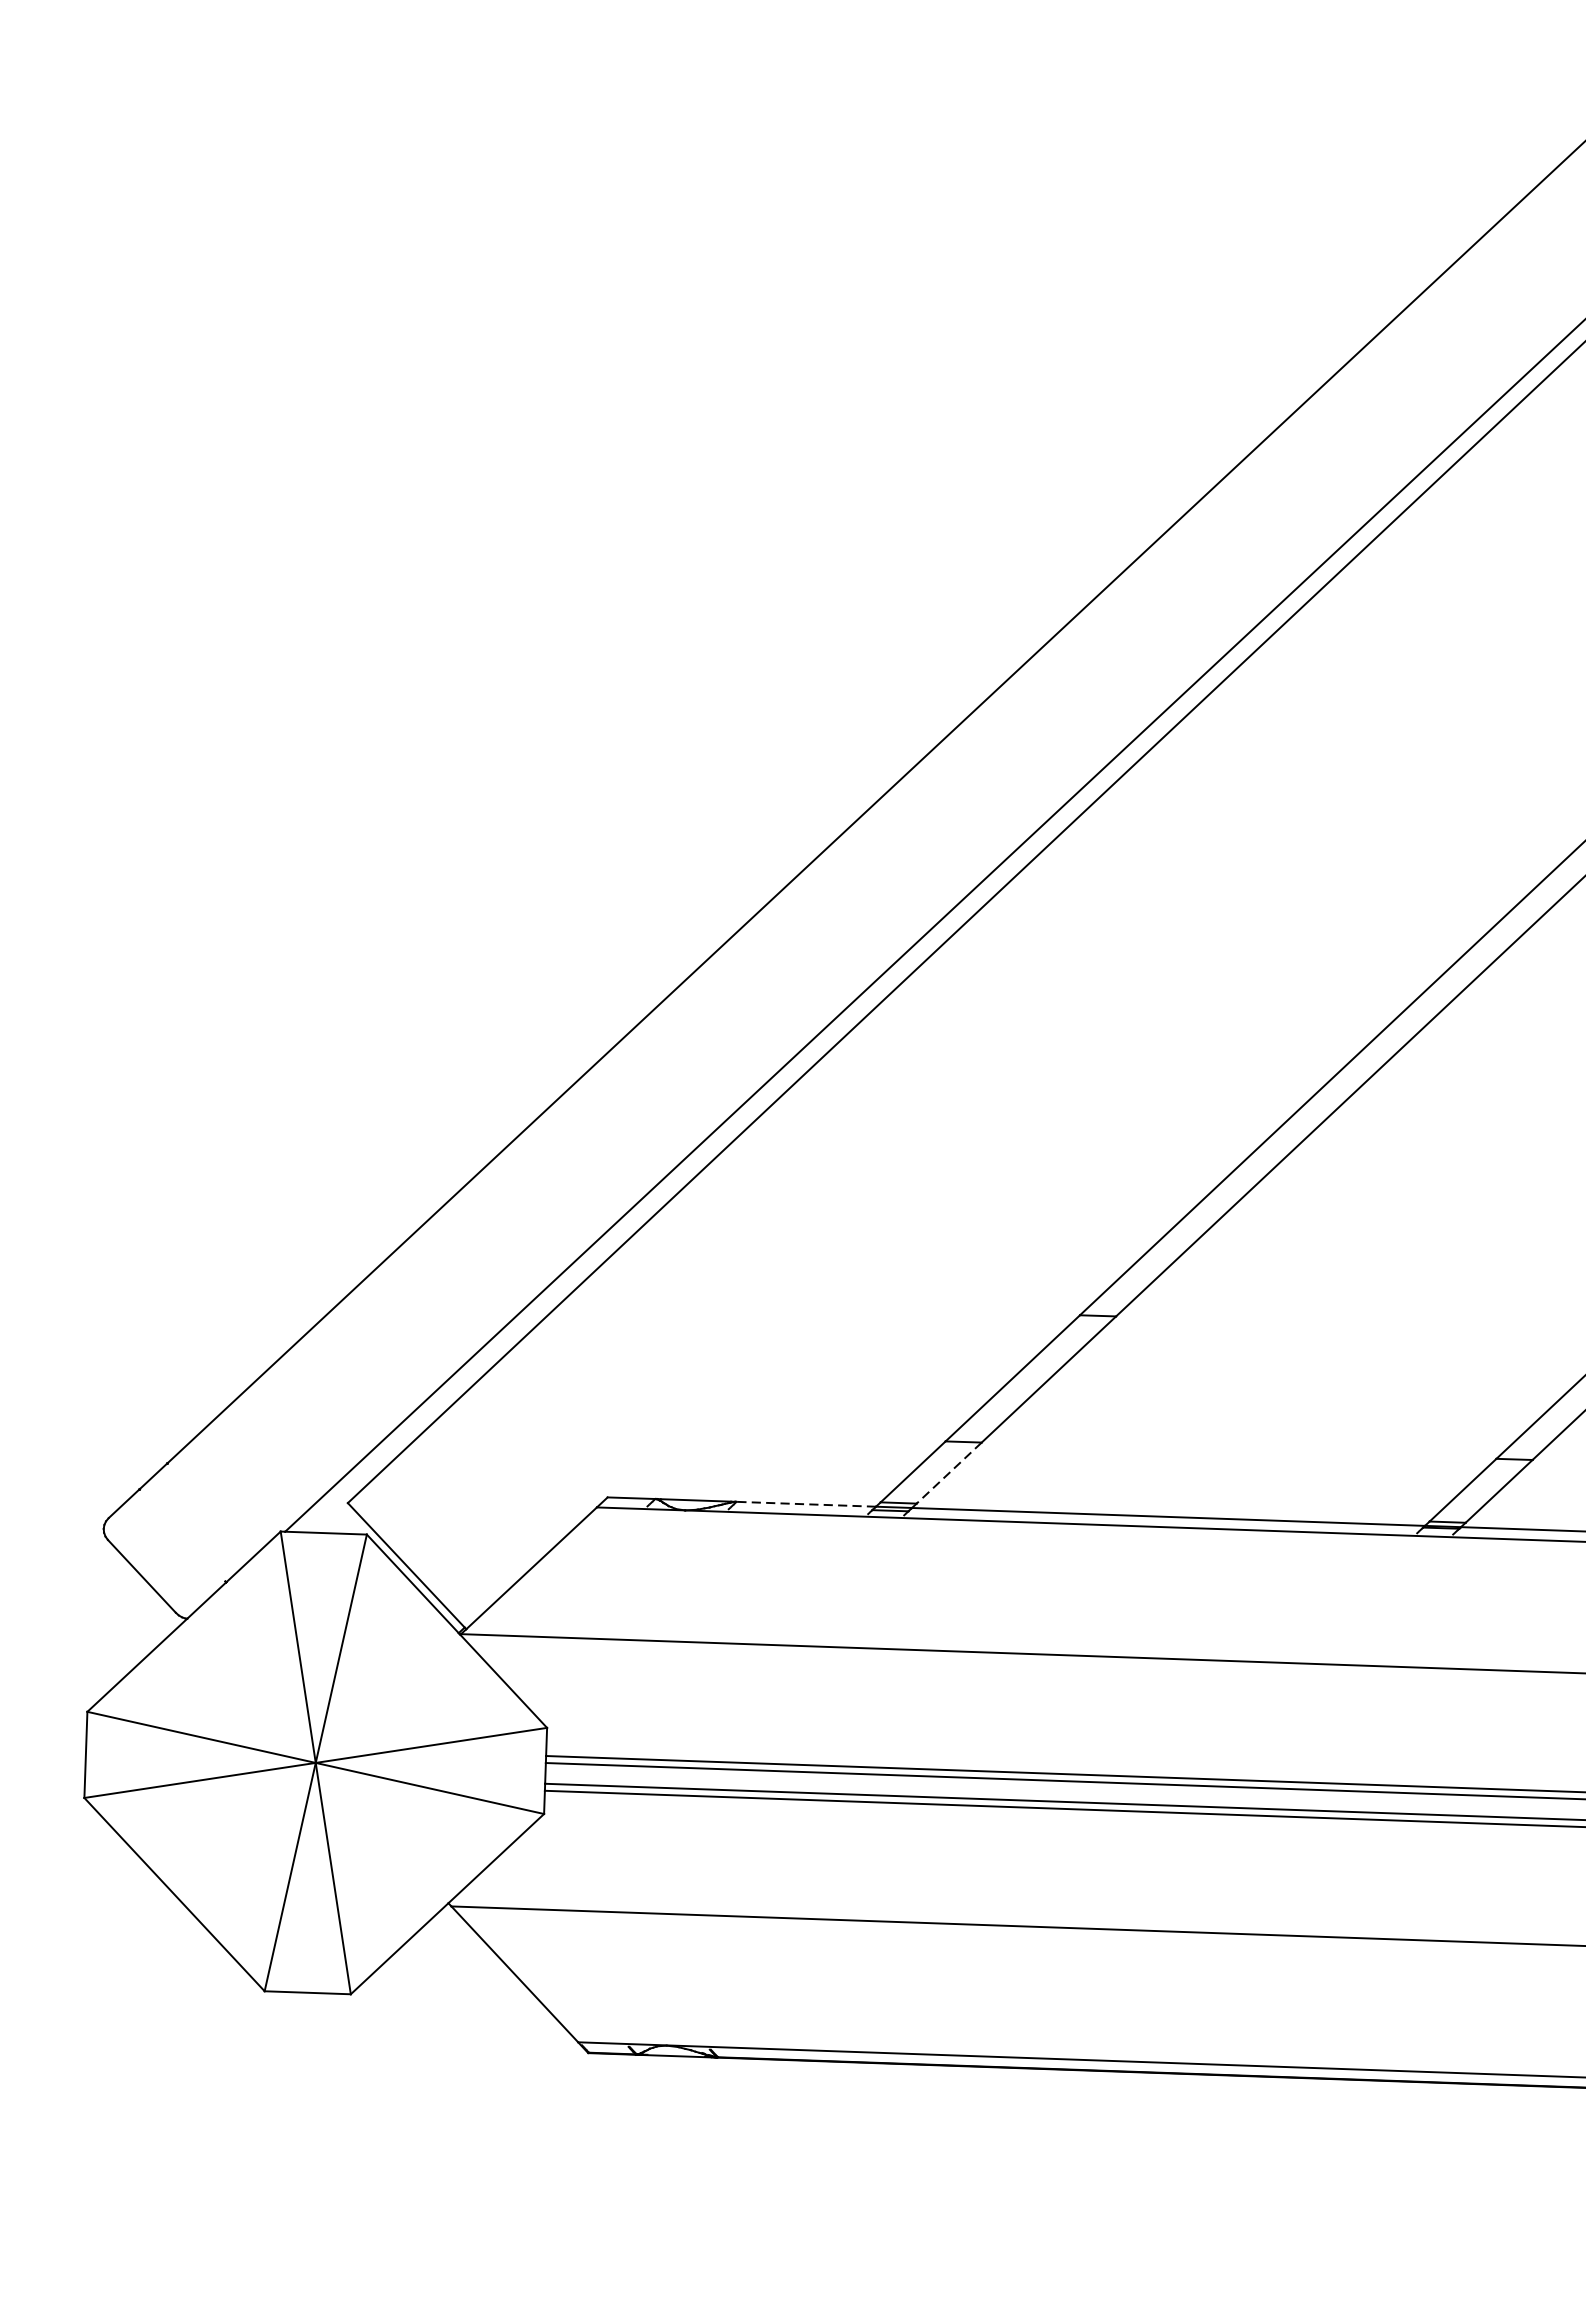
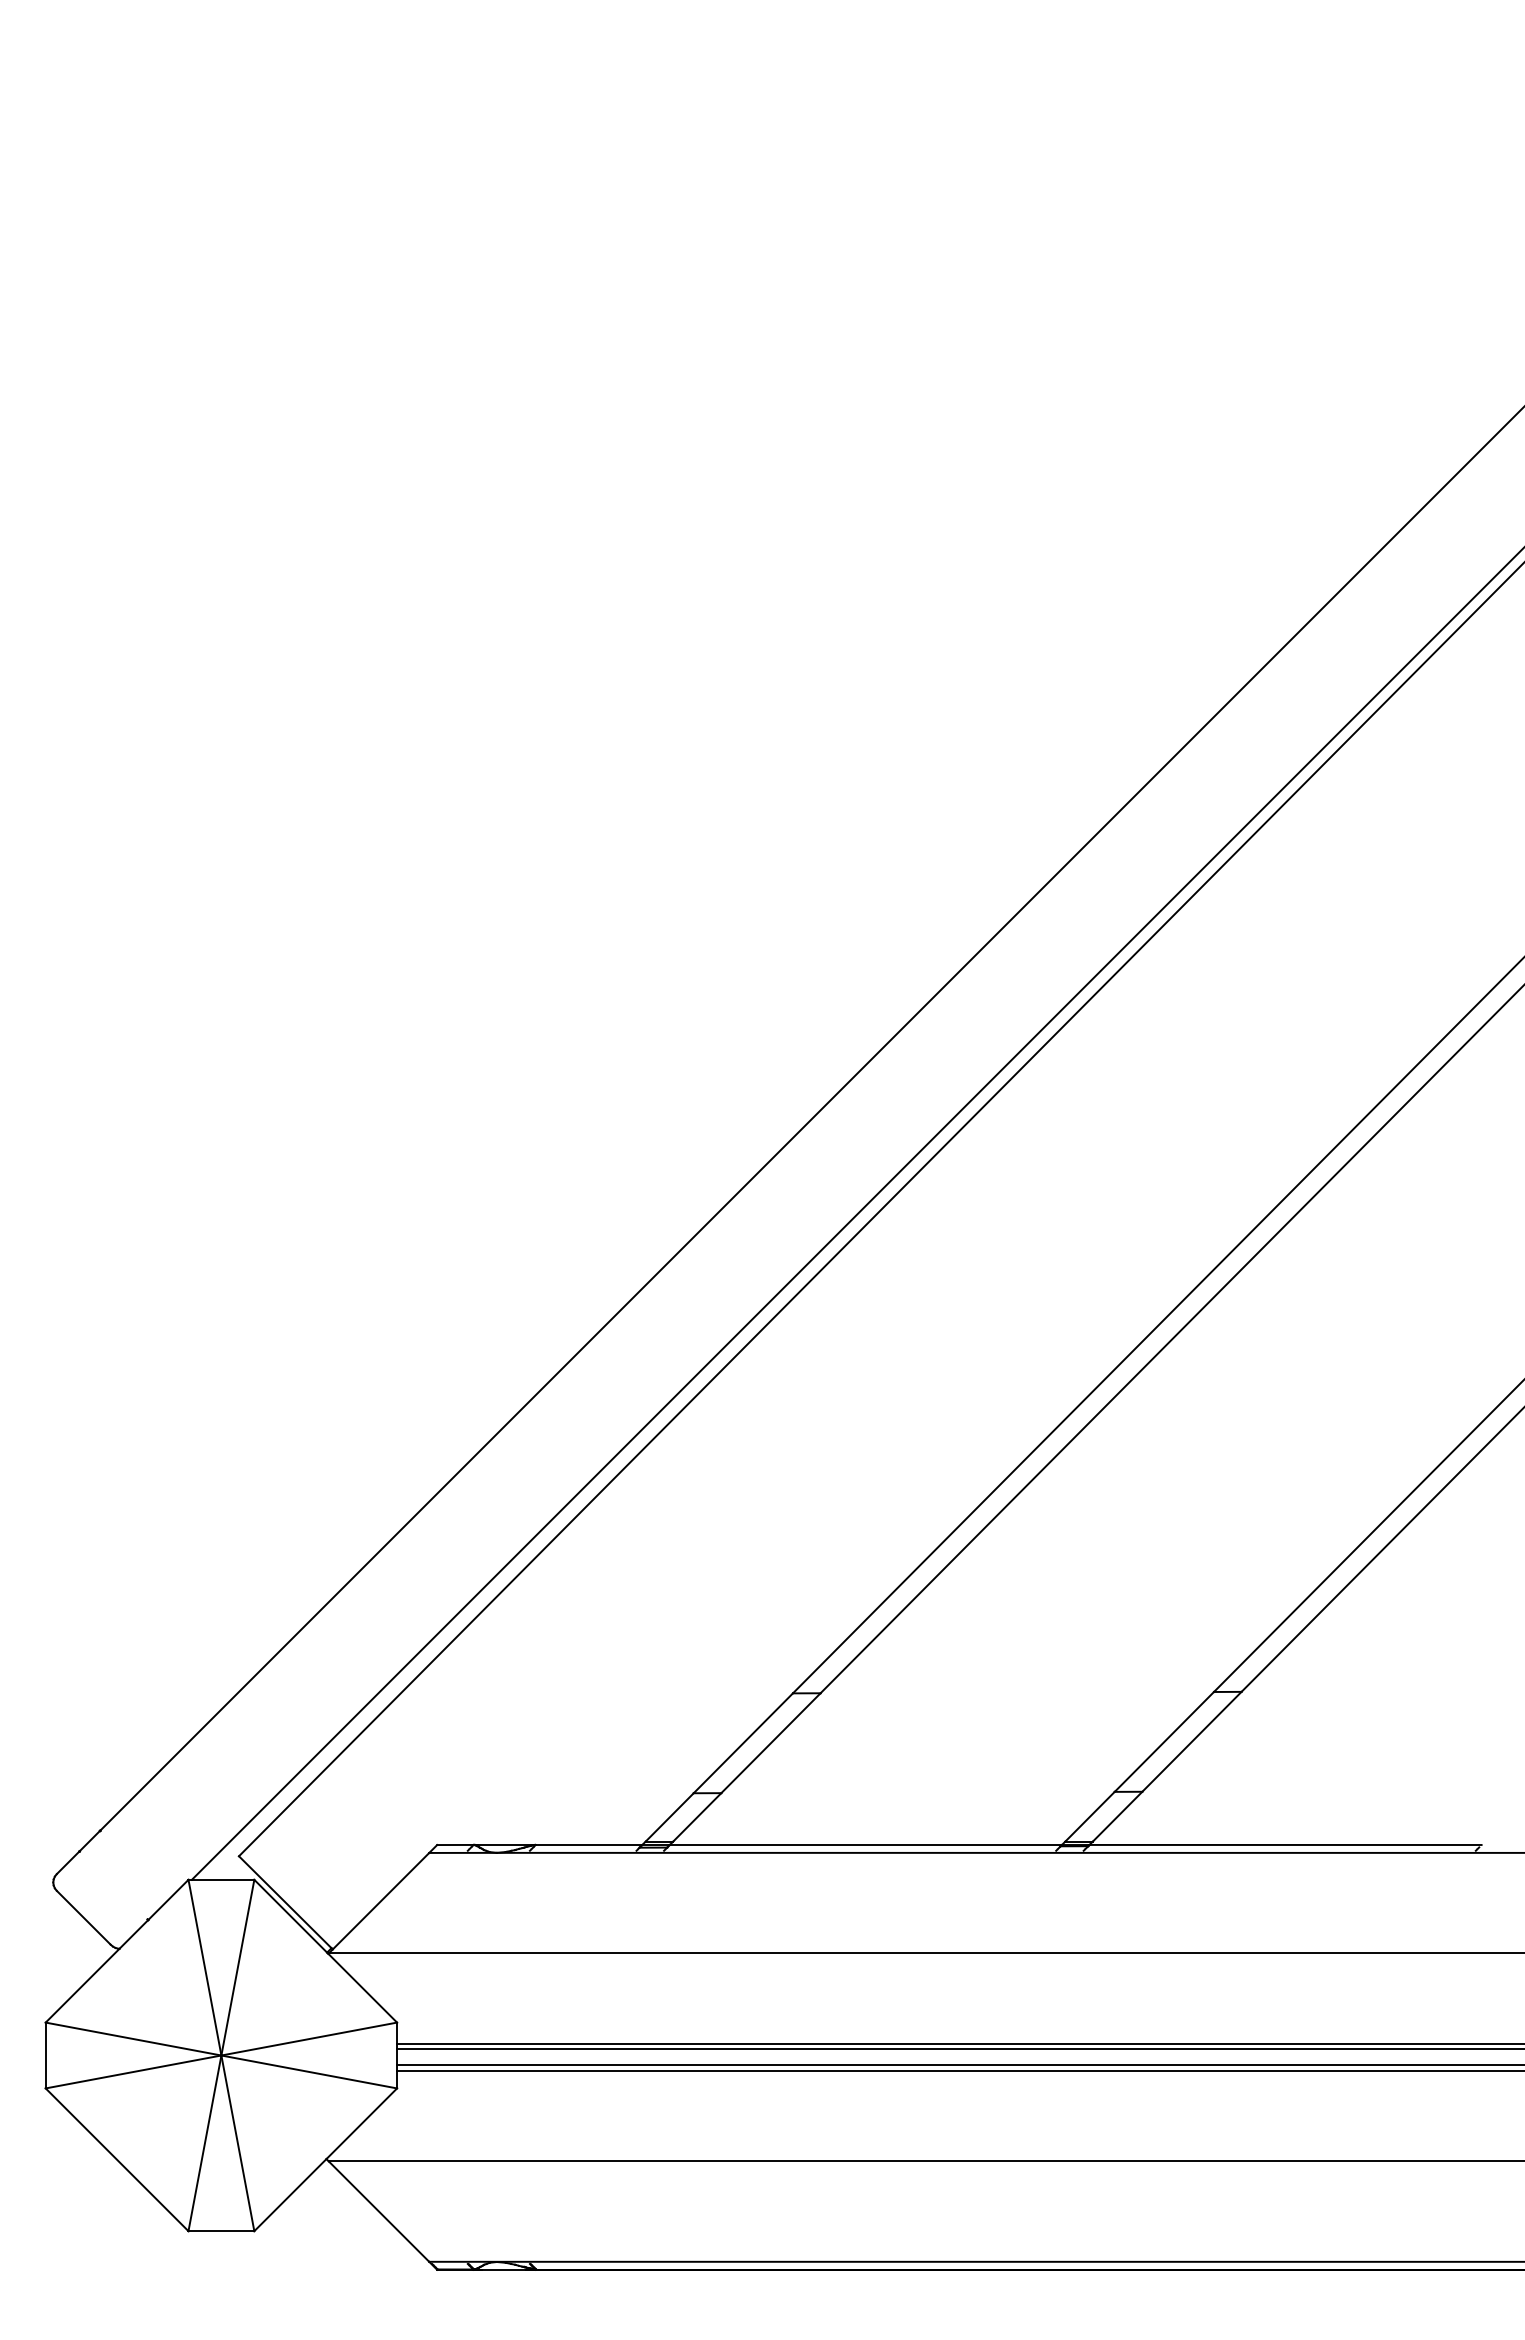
line: (948, 1473) -> (696, 1817), dashed -> solid
line: (805, 1503) -> (588, 1844), dashed -> solid

